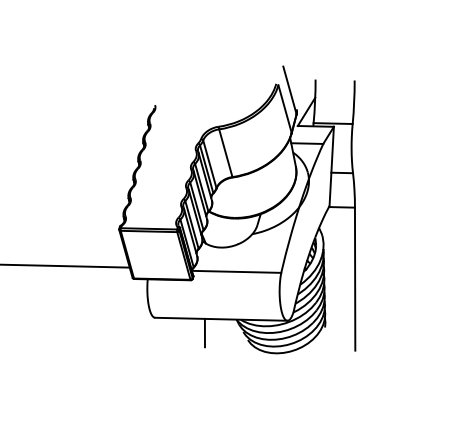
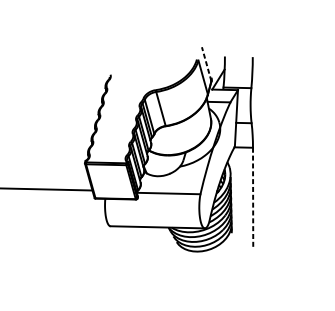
line: (289, 90) -> (206, 64), solid -> dashed
line: (355, 279) -> (253, 198), solid -> dashed
line: (204, 332) -> (145, 236), removed

